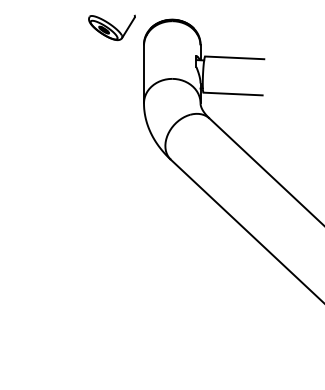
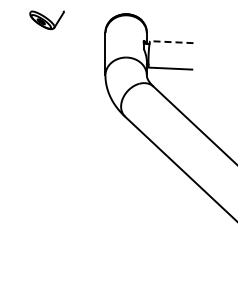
part: (111, 28) -> (46, 20), moved
line: (234, 58) -> (171, 42), solid -> dashed

